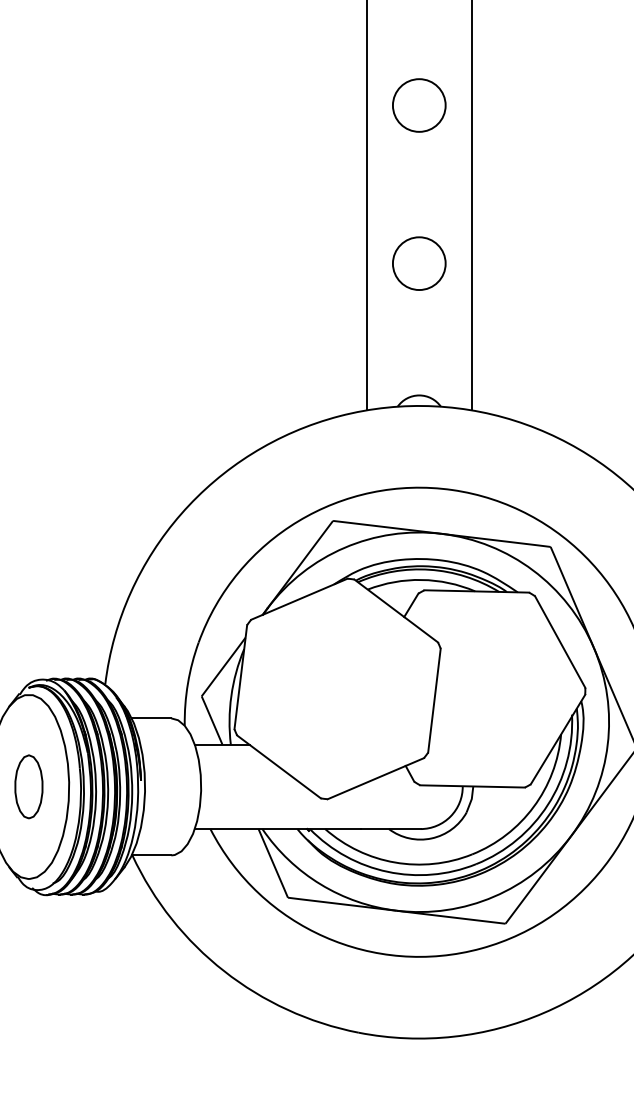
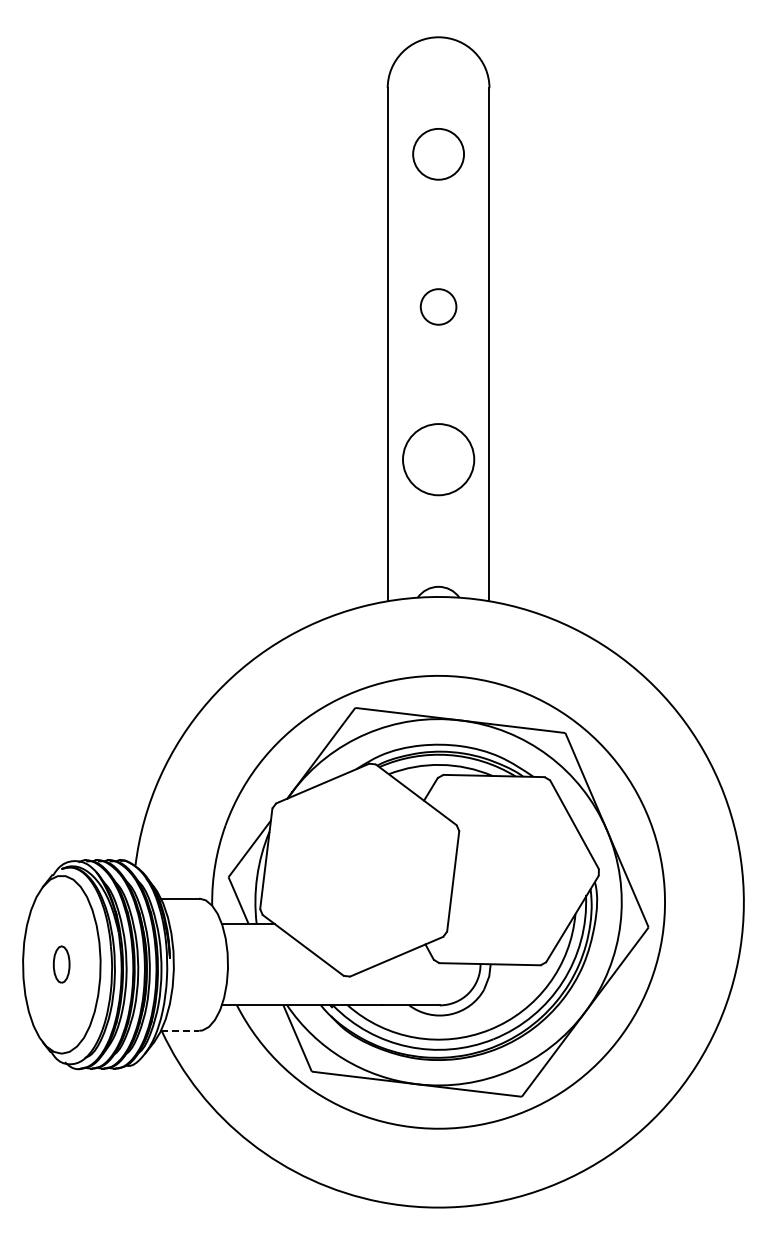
circle: (419, 105) -> (438, 306), size x0.7
circle: (419, 263) -> (438, 459), size x1.4
part: (28, 786) -> (61, 964), size x0.6
line: (151, 855) -> (180, 1030), solid -> dashed

